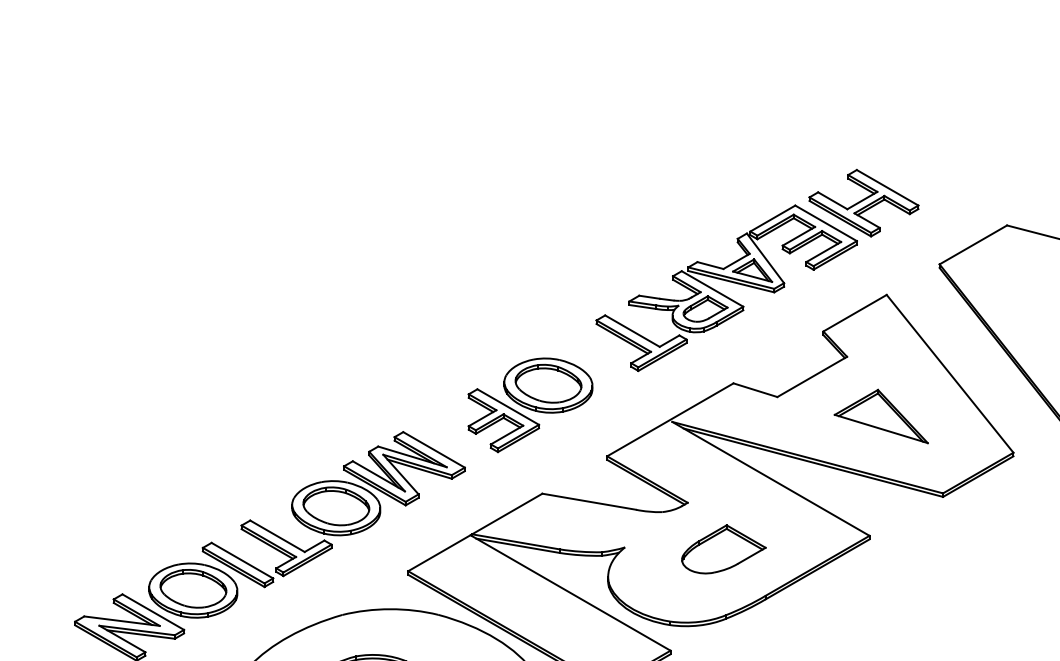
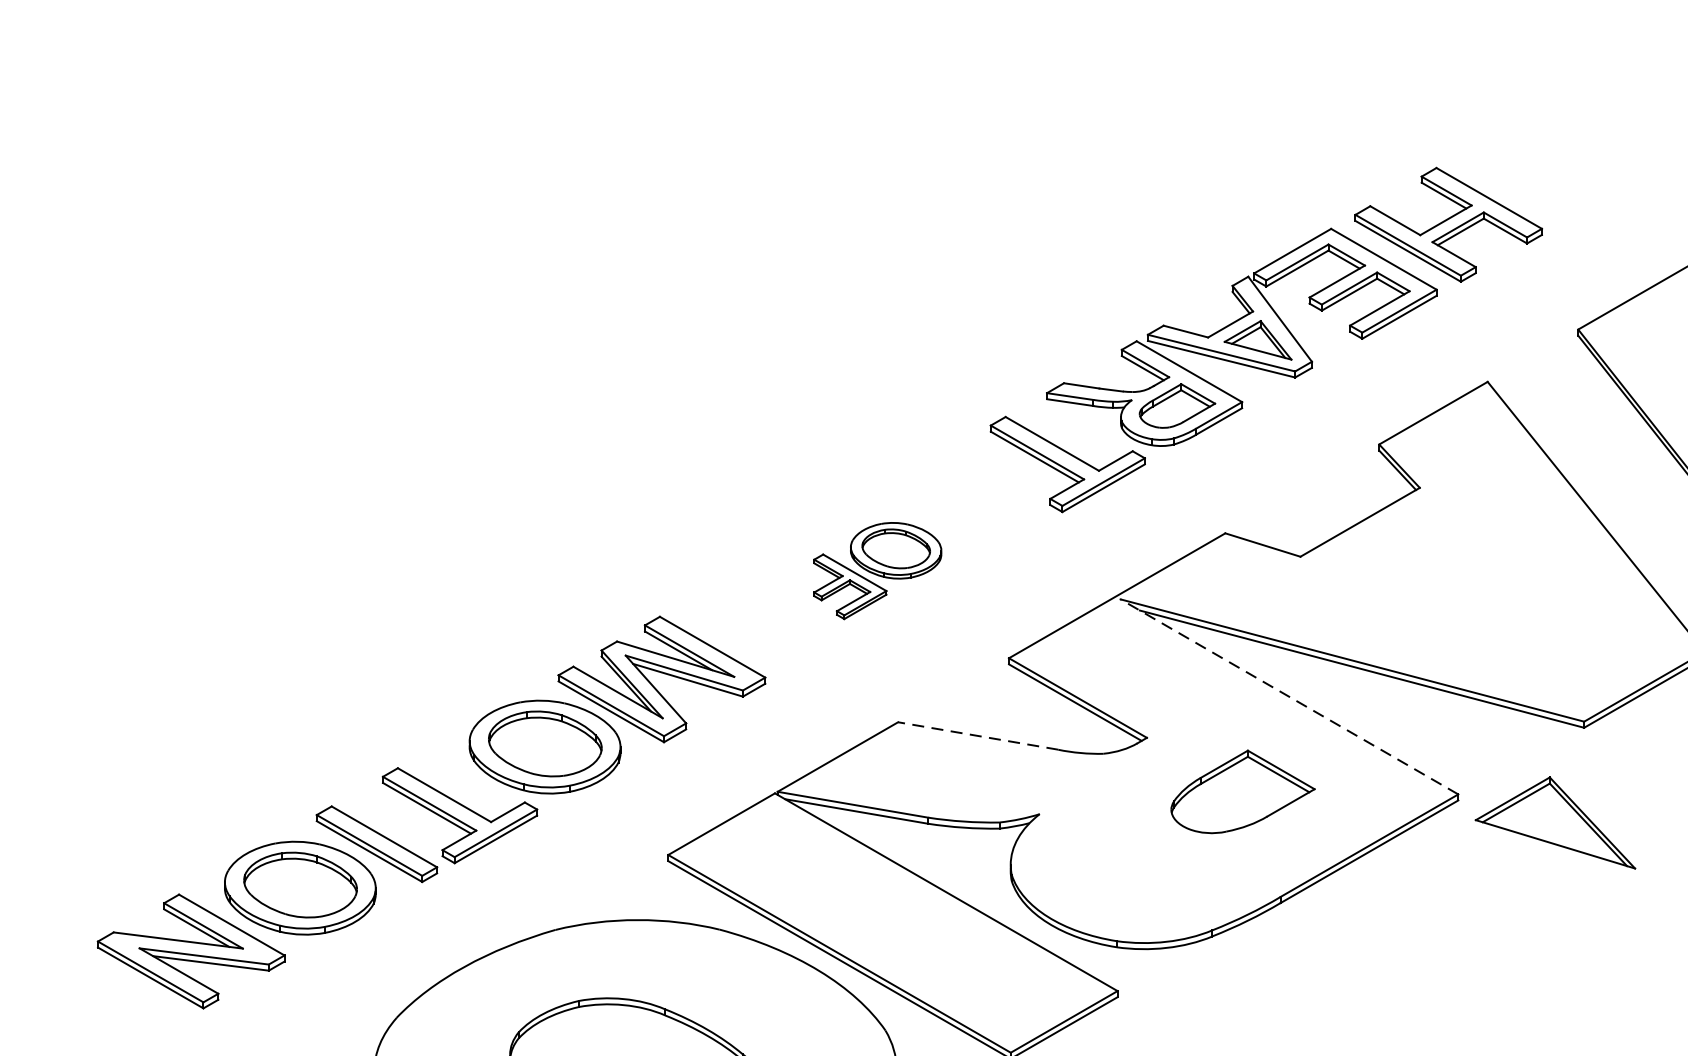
part: (530, 405) -> (877, 571), size x0.6
part: (880, 416) -> (1554, 822), moved
line: (770, 478) -> (1288, 696), solid -> dashed
line: (588, 501) -> (977, 735), solid -> dashed
part: (723, 549) -> (1242, 792), moved

